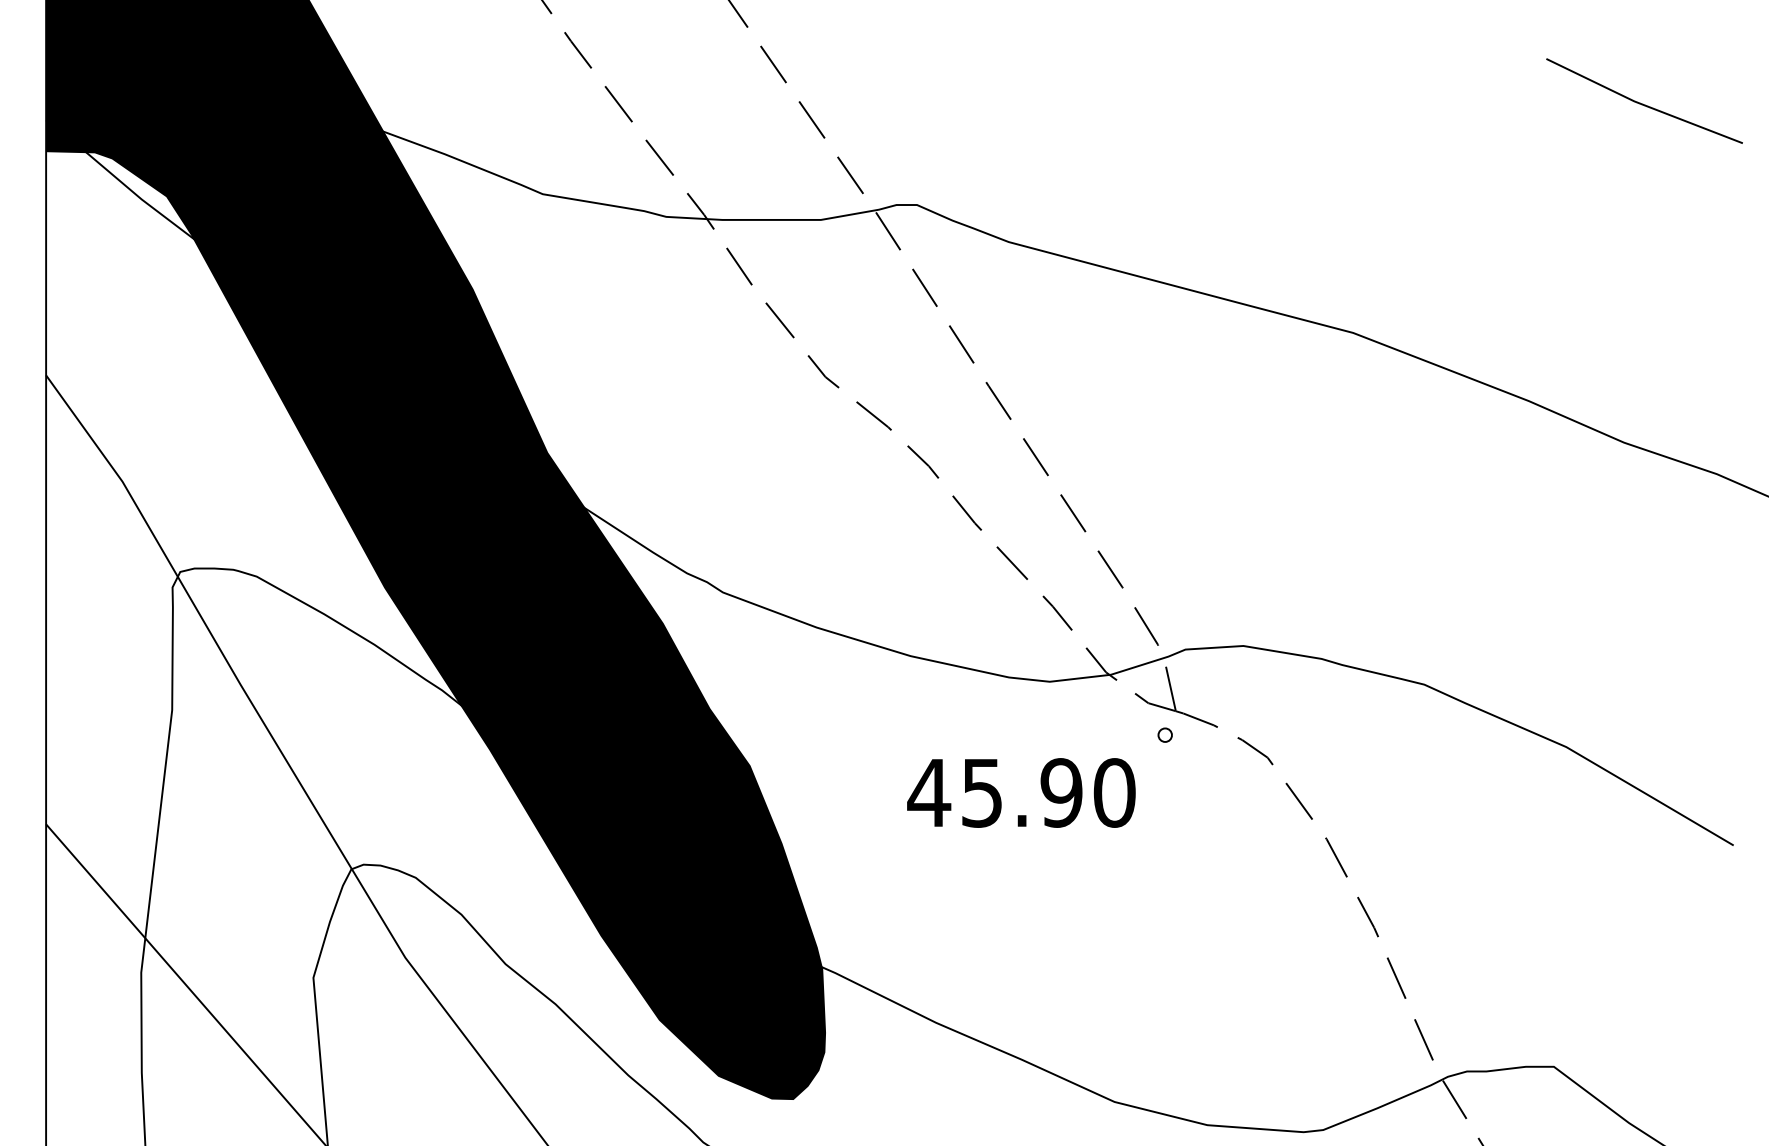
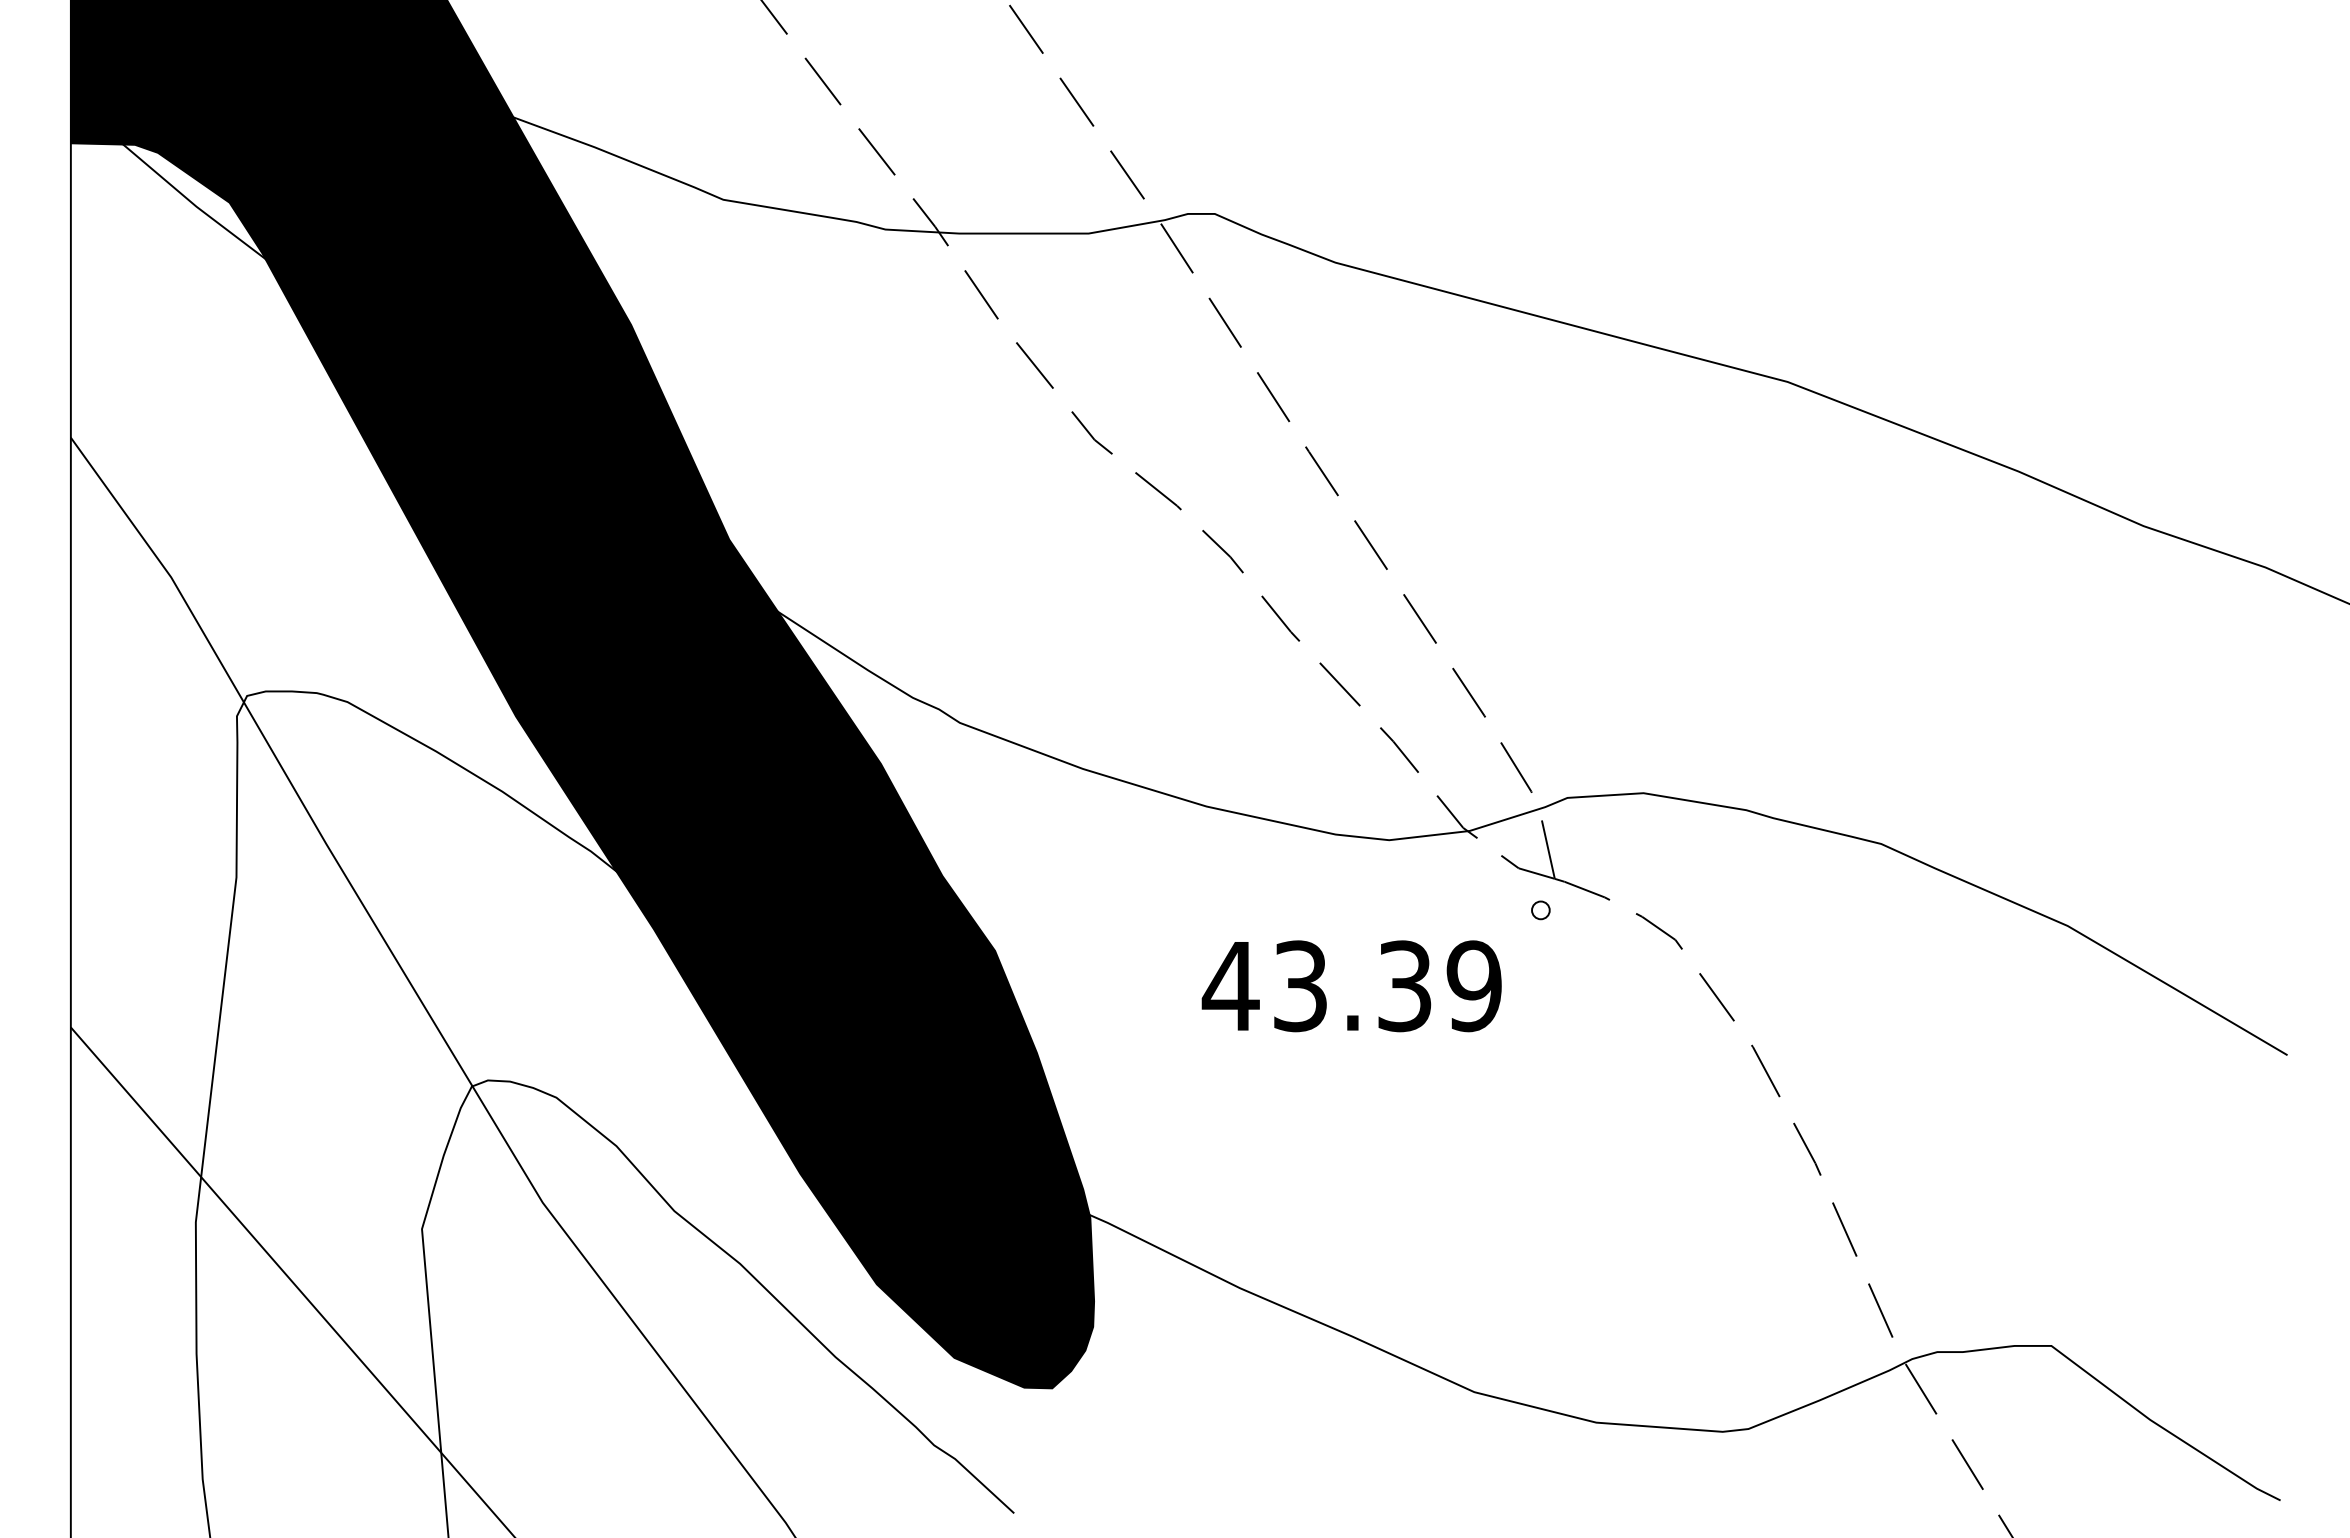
line: (1643, 104) -> (2169, 81), removed
text: (1049, 793) -> (1388, 986), 45.90 -> 43.39

